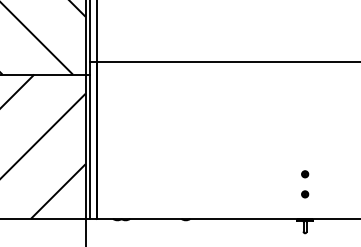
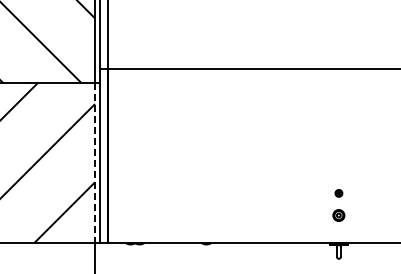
line: (85, 147) -> (95, 163), solid -> dashed
part: (304, 194) -> (338, 215), size x1.6

